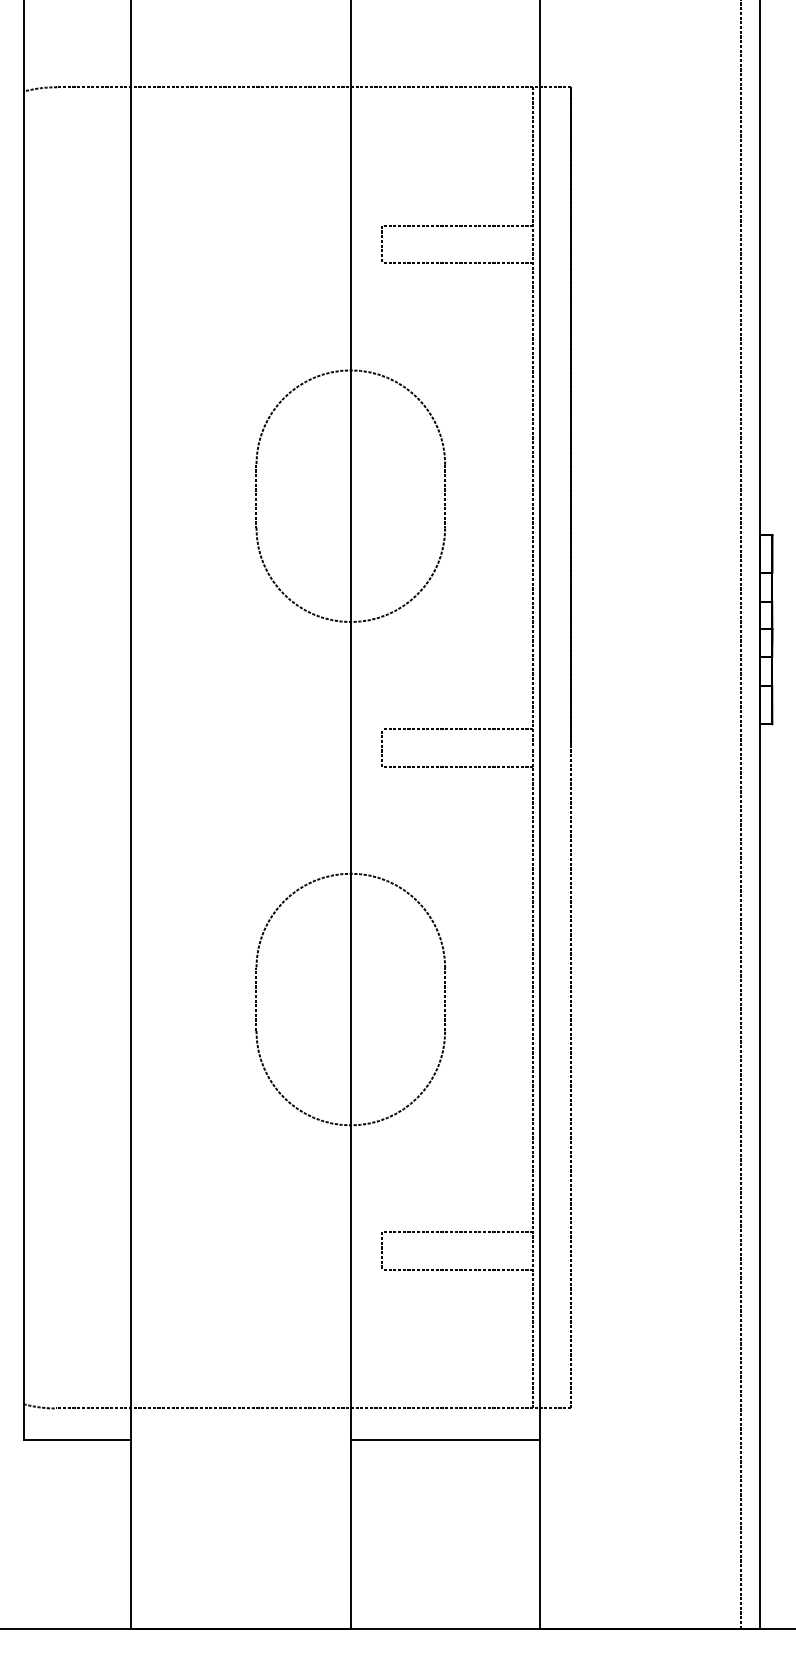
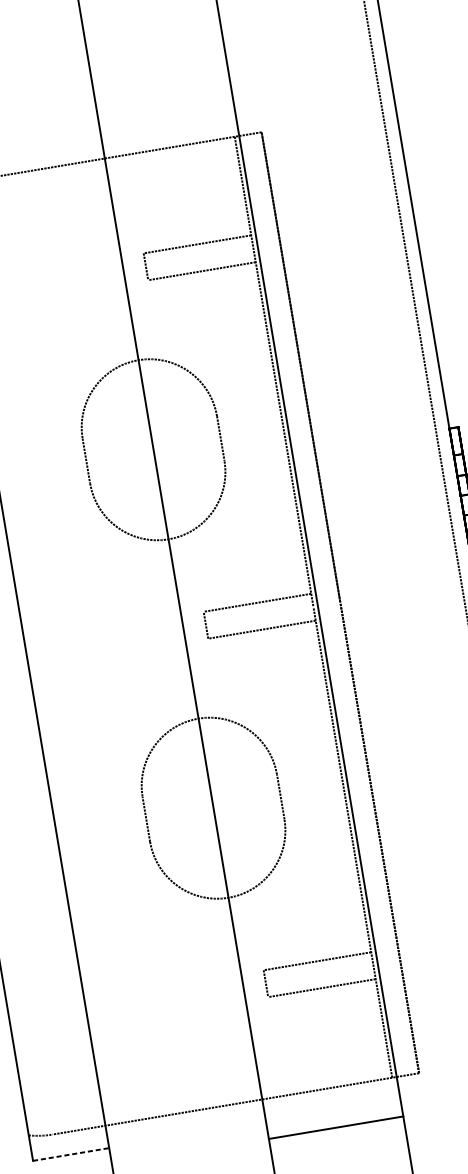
line: (77, 1439) -> (71, 1154), solid -> dashed
line: (444, 1439) -> (335, 1127), moved

